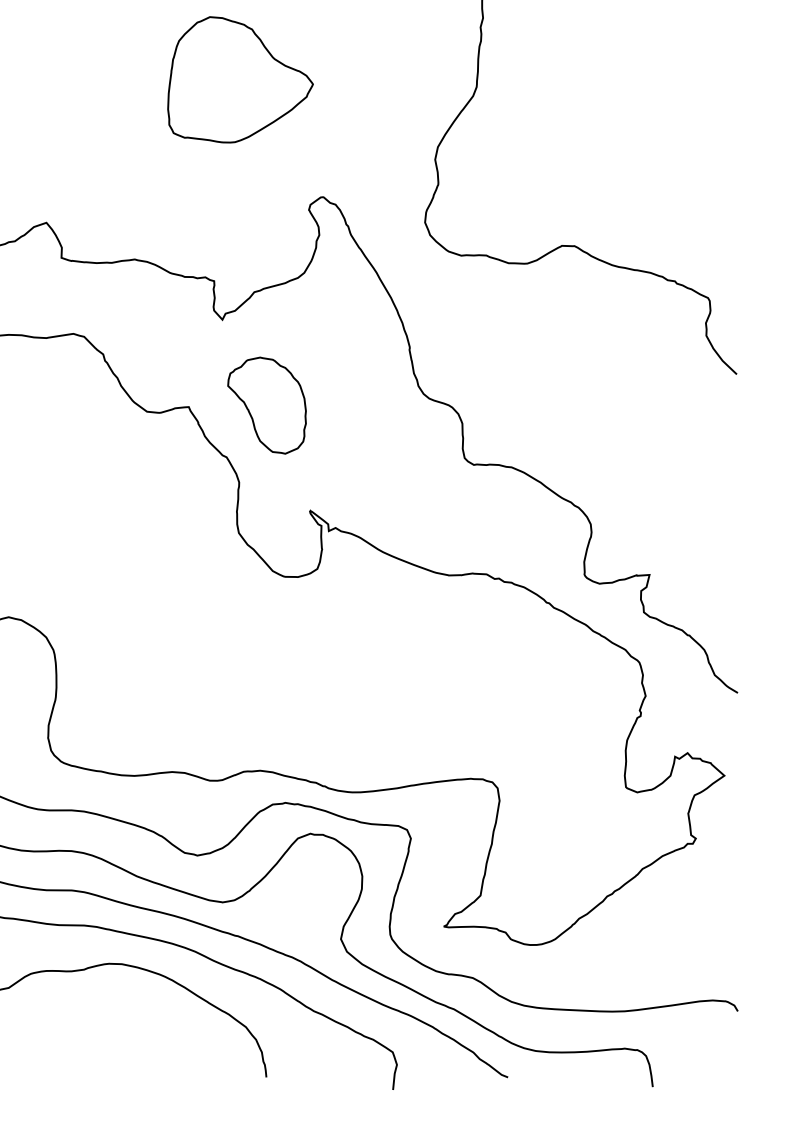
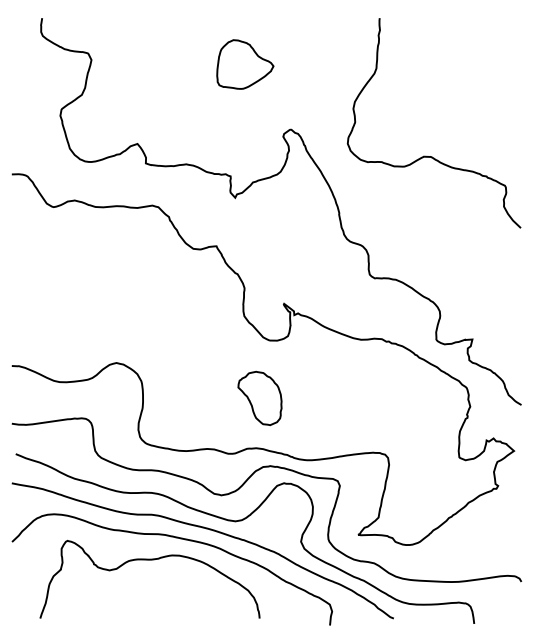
part: (240, 79) -> (245, 64), size x0.7
part: (266, 403) -> (259, 397), moved

